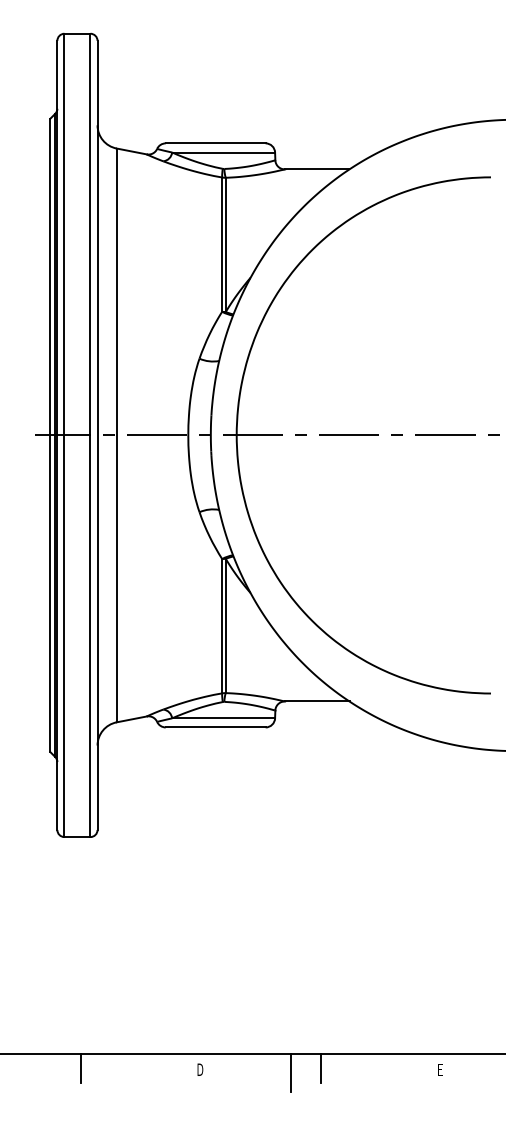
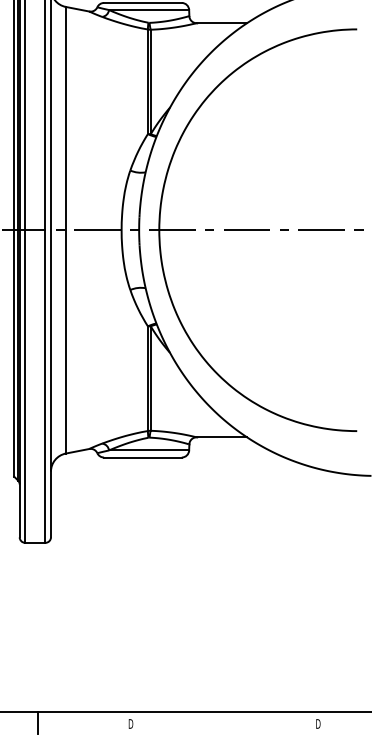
line: (321, 1068) -> (225, 722), removed
text: (440, 1069) -> (317, 723), E -> D
line: (290, 1073) -> (201, 726), removed

